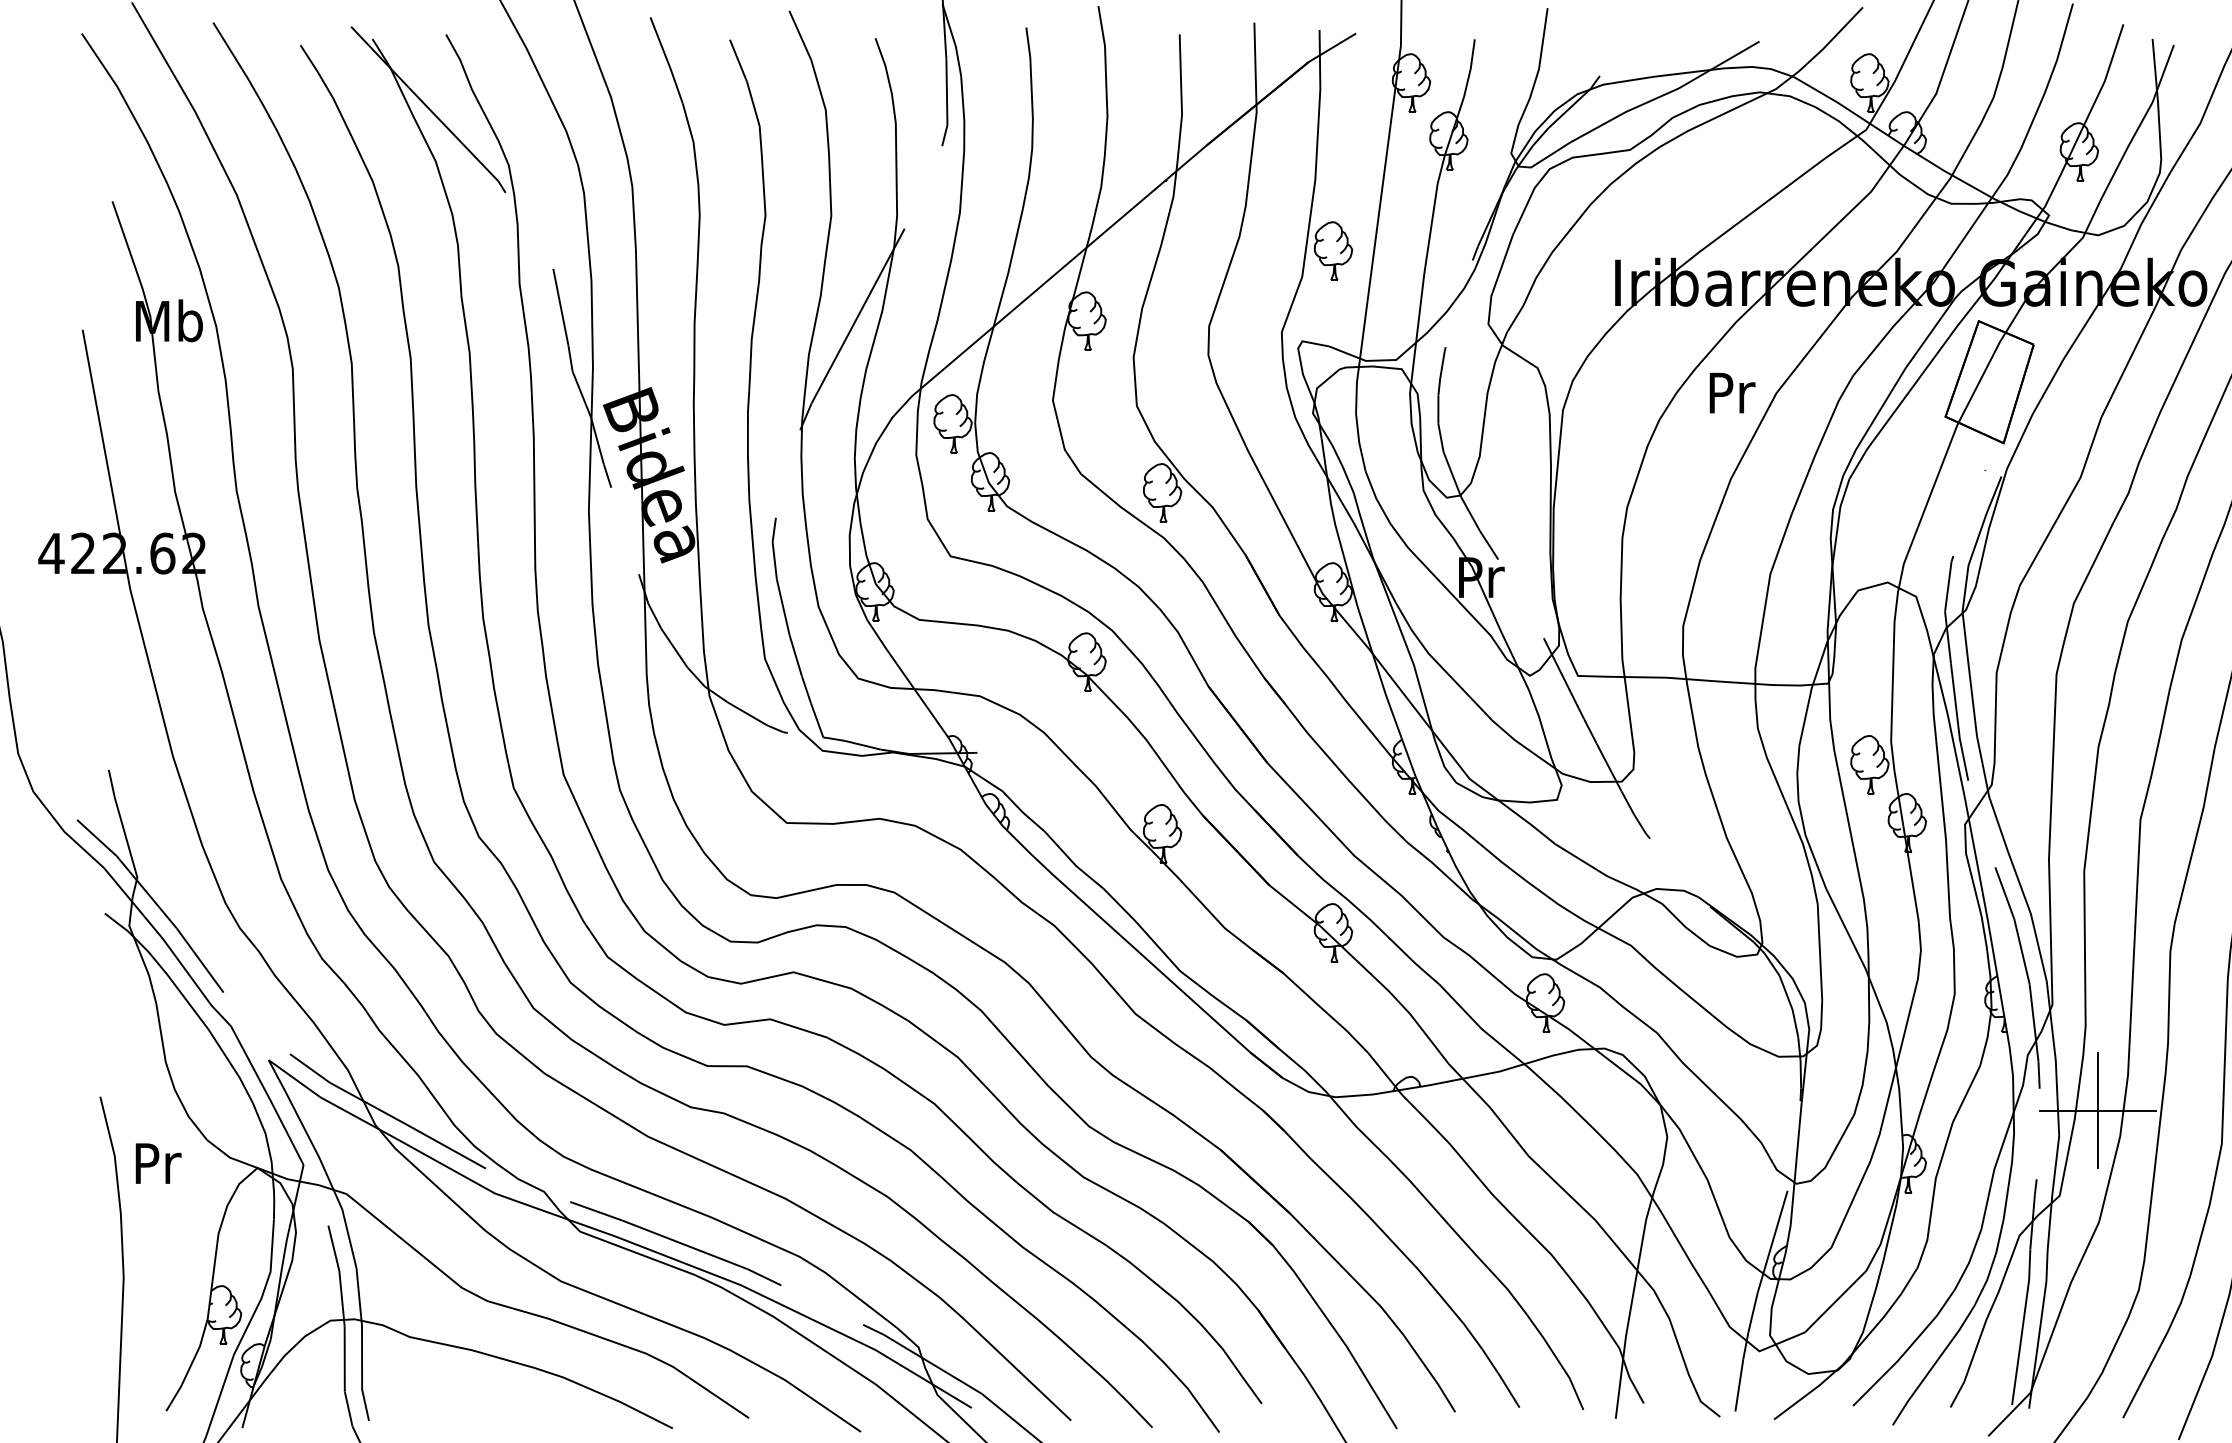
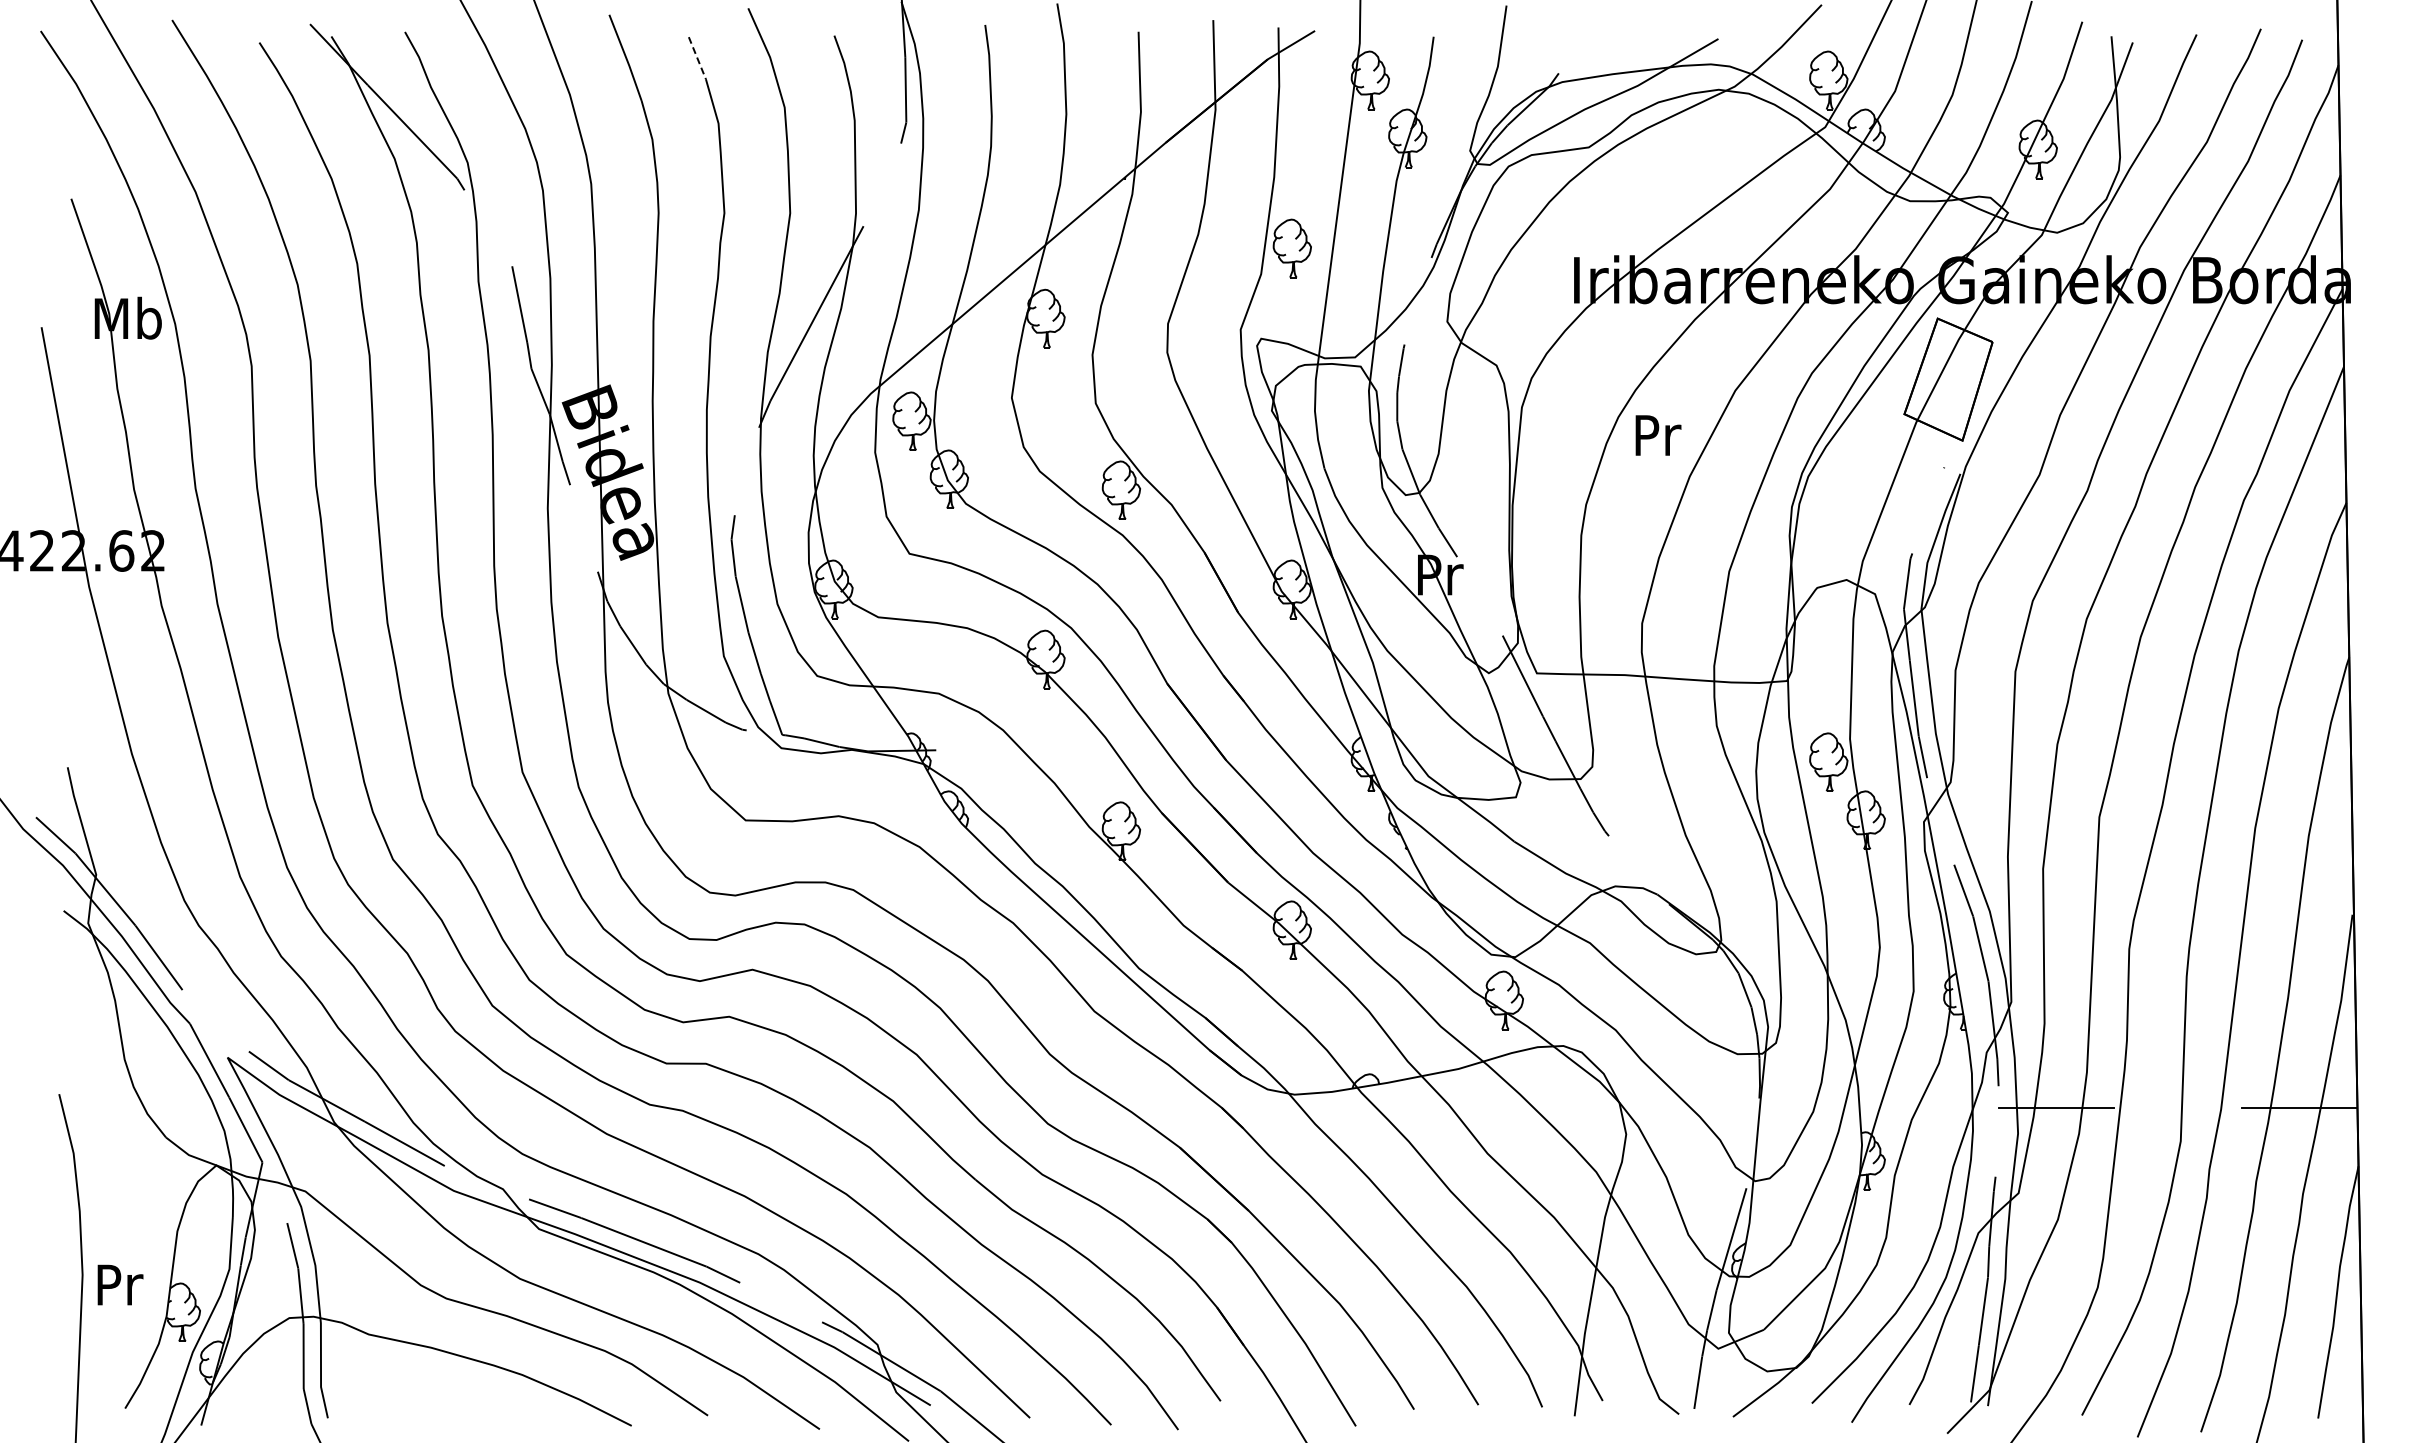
line: (738, 61) -> (697, 58), solid -> dashed
text: (1732, 393) -> (1658, 435), moved
line: (2097, 1110) -> (2056, 1107), removed
text: (158, 1163) -> (120, 1284), moved

